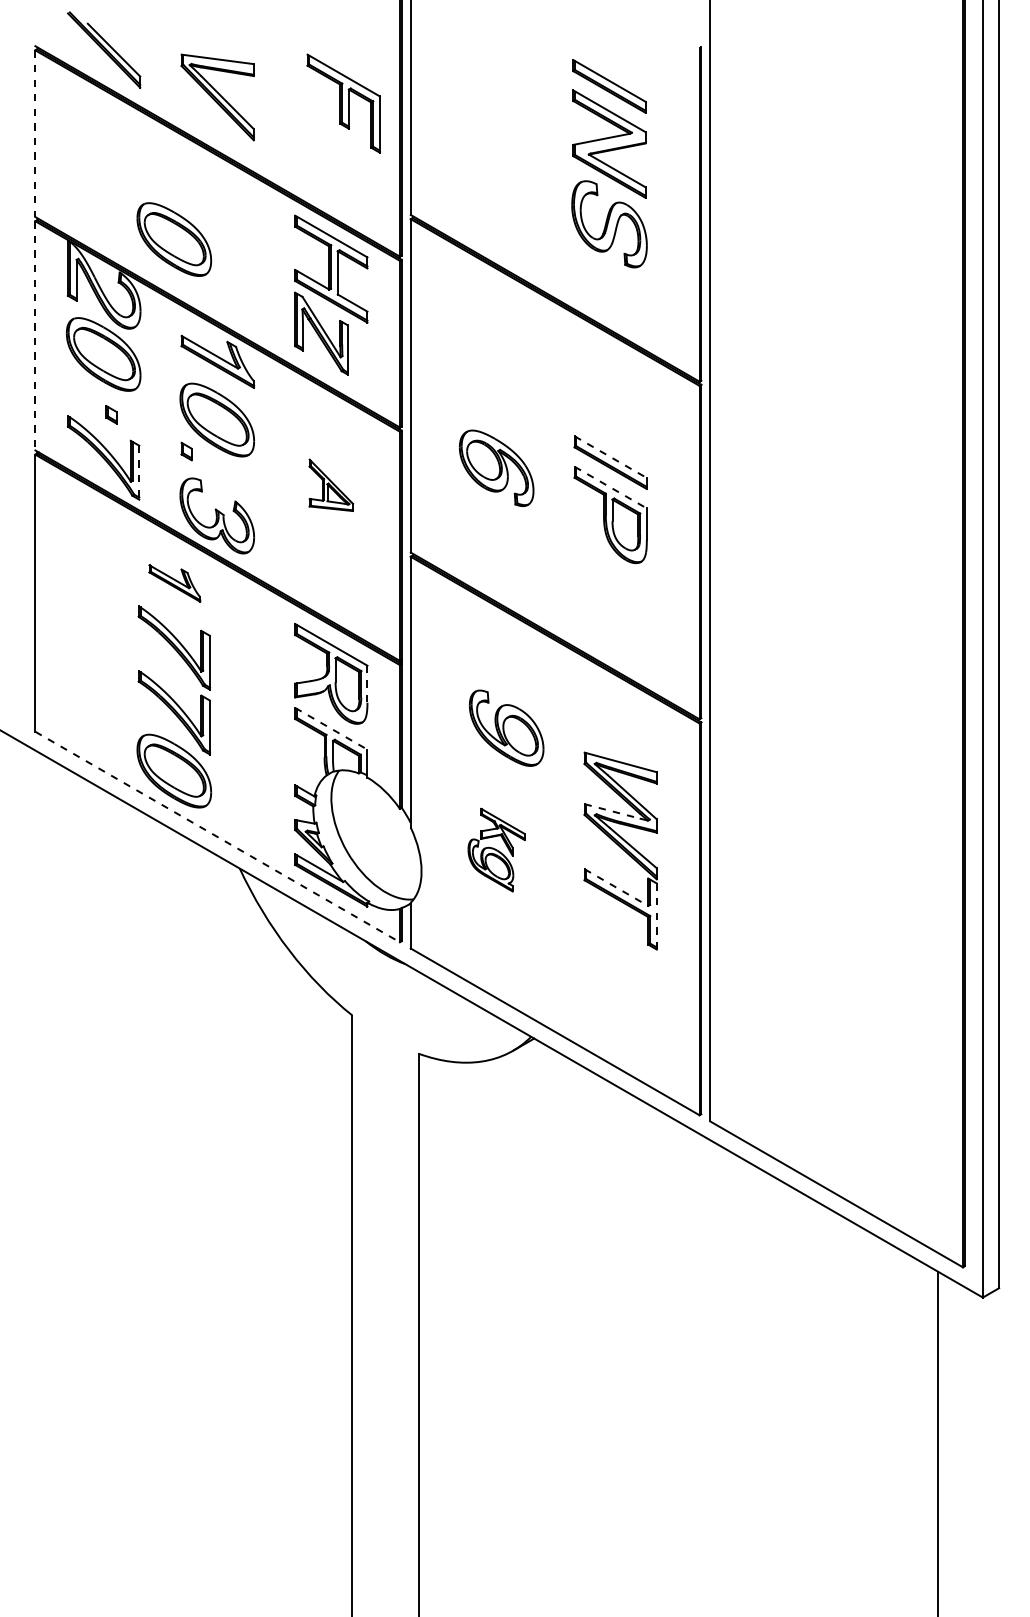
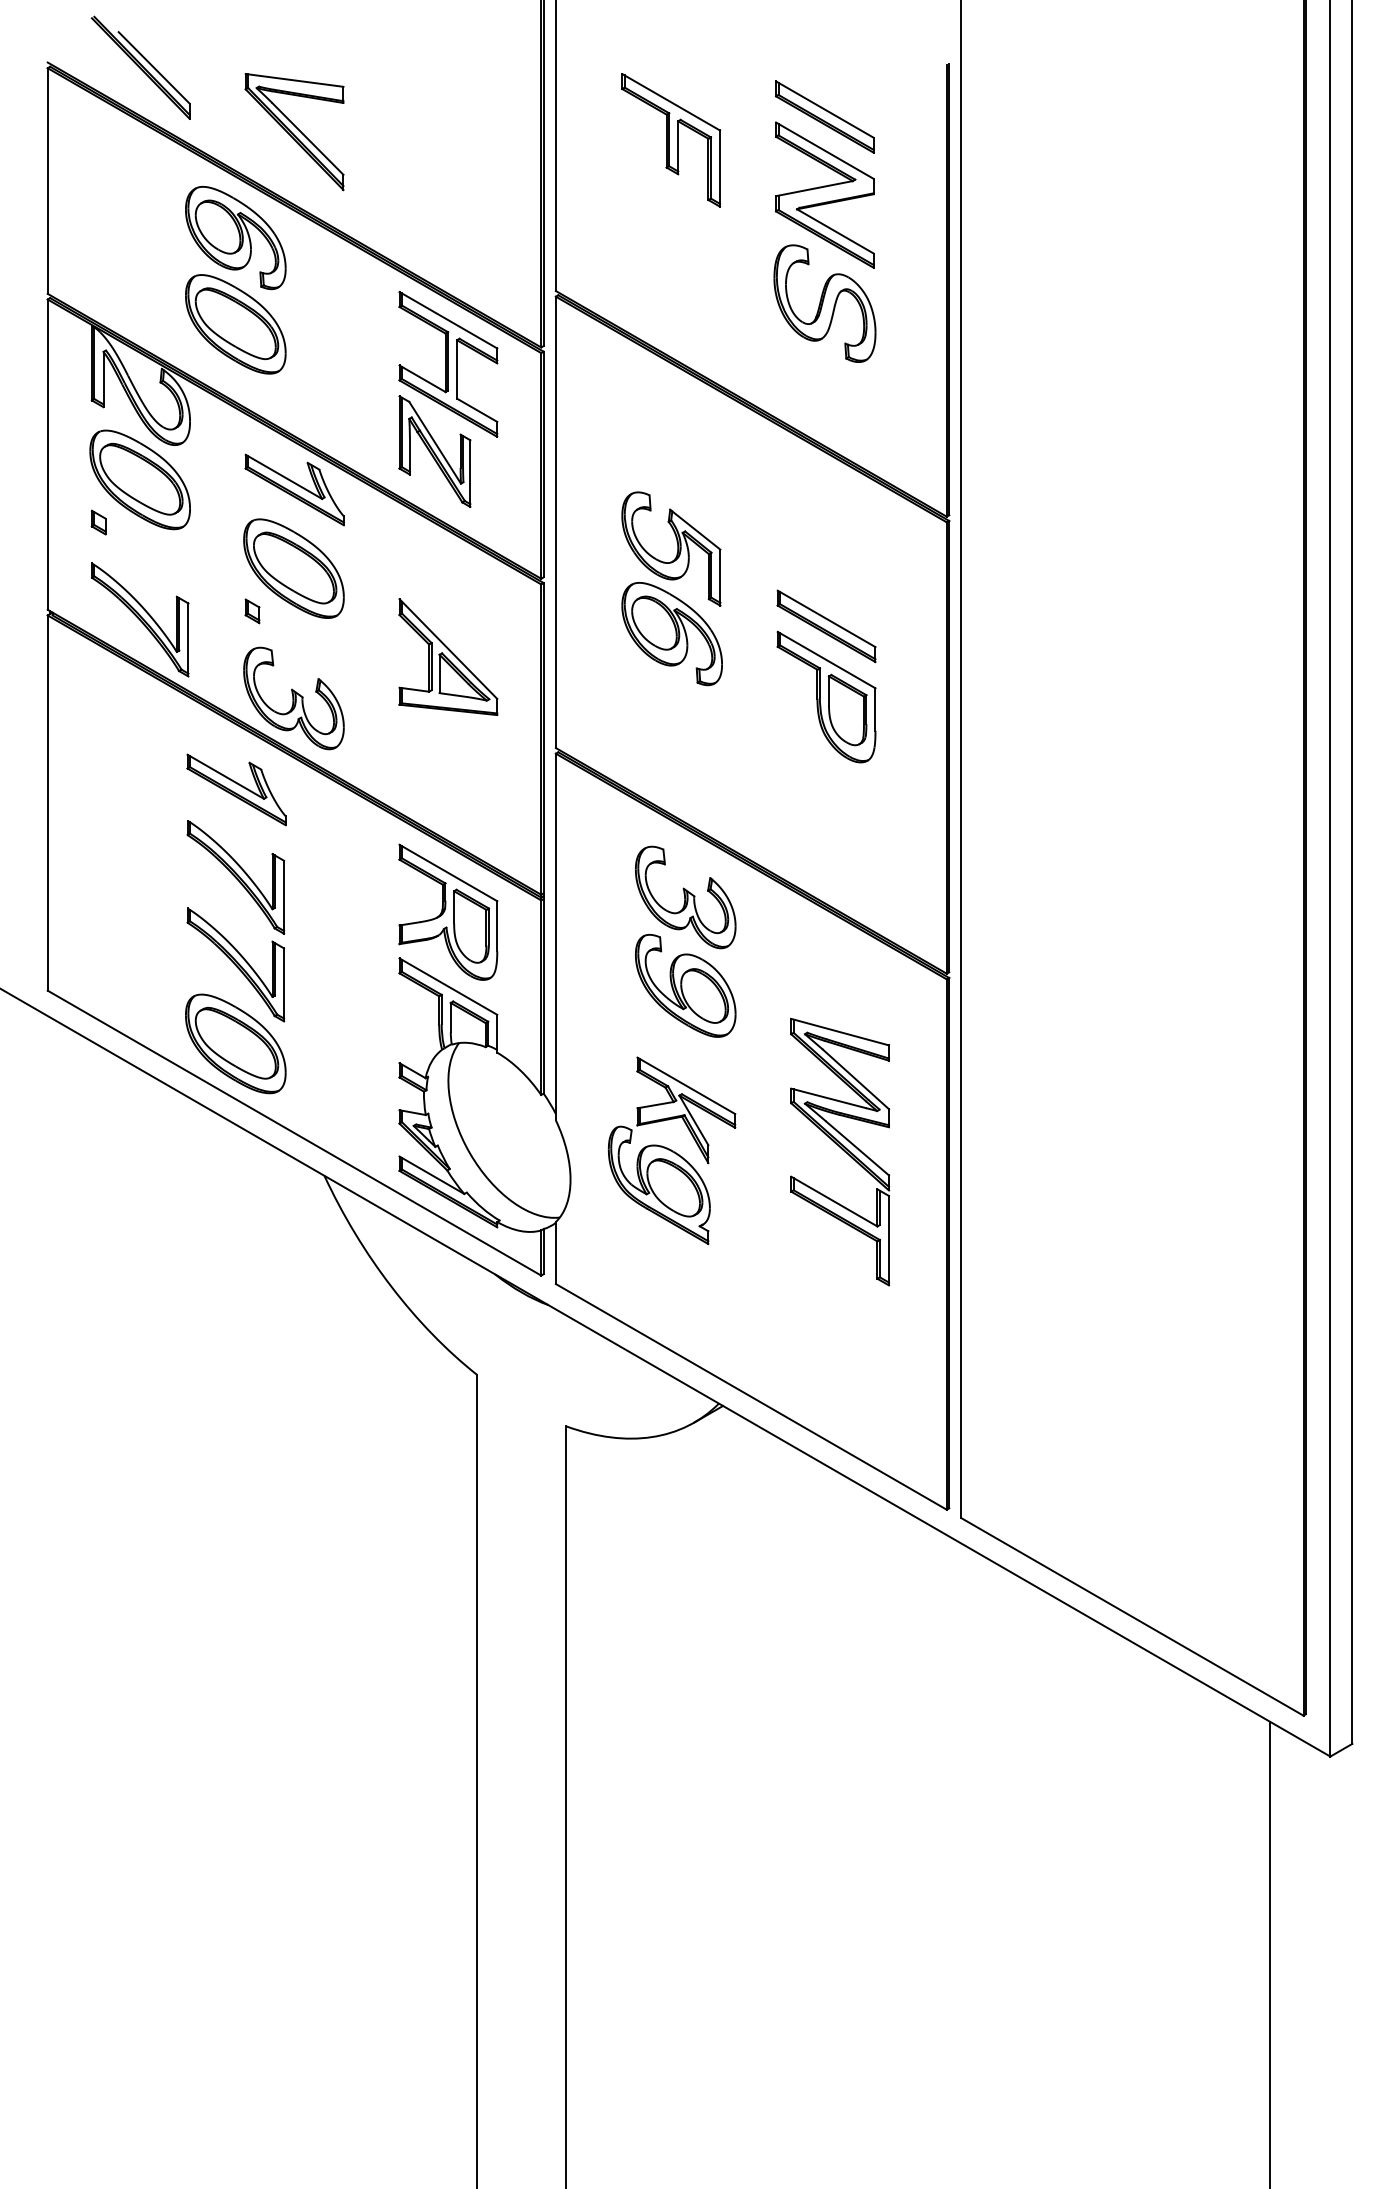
part: (343, 103) -> (671, 140), moved
line: (35, 134) -> (47, 181), dashed -> solid
part: (174, 176) -> (235, 238), added
line: (35, 336) -> (47, 455), dashed -> solid
part: (496, 405) -> (671, 548), added
part: (111, 414) -> (98, 522), moved
line: (611, 457) -> (827, 619), dashed -> solid
line: (139, 472) -> (188, 639), dashed -> solid
part: (331, 484) -> (448, 656), size x1.67
line: (611, 487) -> (827, 660), dashed -> solid
part: (174, 583) -> (236, 789), size x1.43
part: (506, 662) -> (685, 897), added
line: (367, 684) -> (497, 926), dashed -> solid
line: (331, 728) -> (448, 986), dashed -> solid
line: (612, 811) -> (829, 1098), dashed -> solid
line: (217, 837) -> (294, 1133), dashed -> solid
part: (496, 849) -> (671, 1150), size x1.67
line: (616, 887) -> (834, 1201), dashed -> solid
line: (657, 916) -> (889, 1240), dashed -> solid

